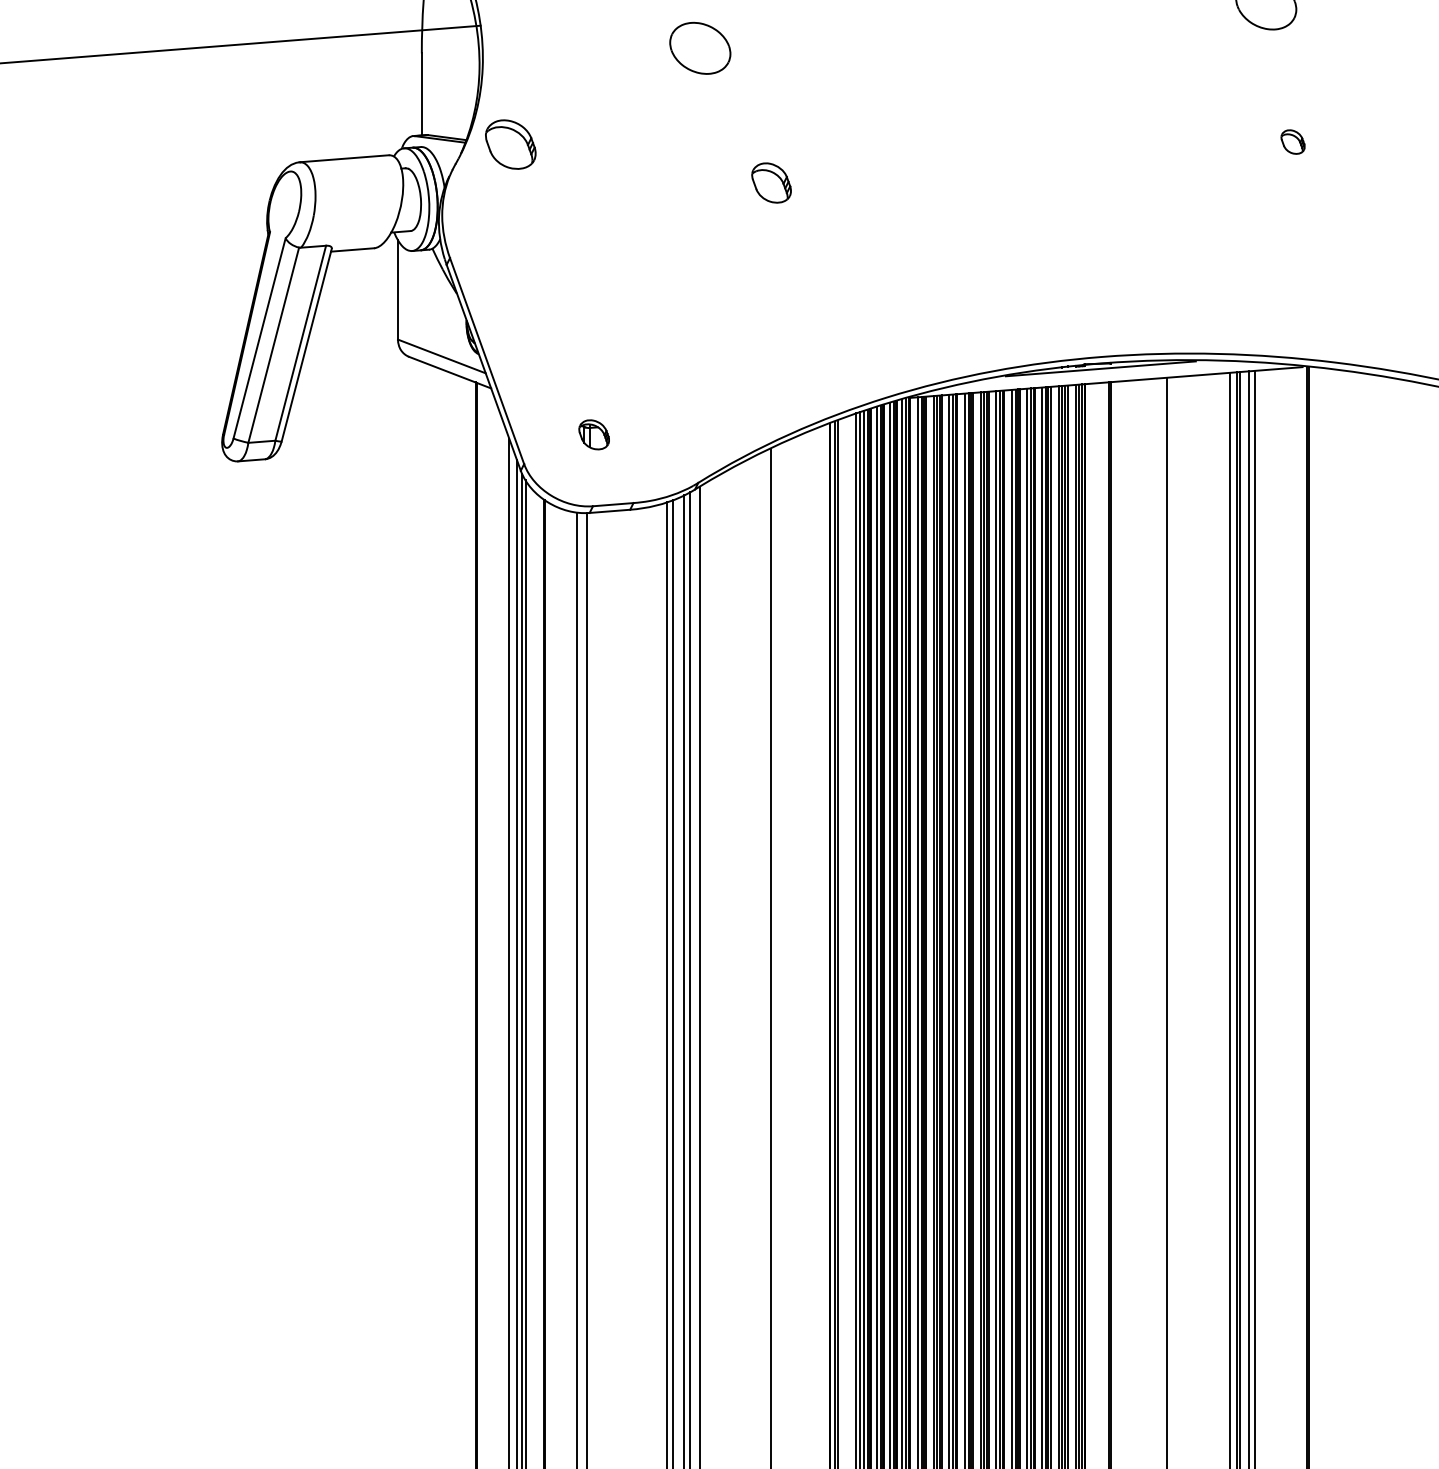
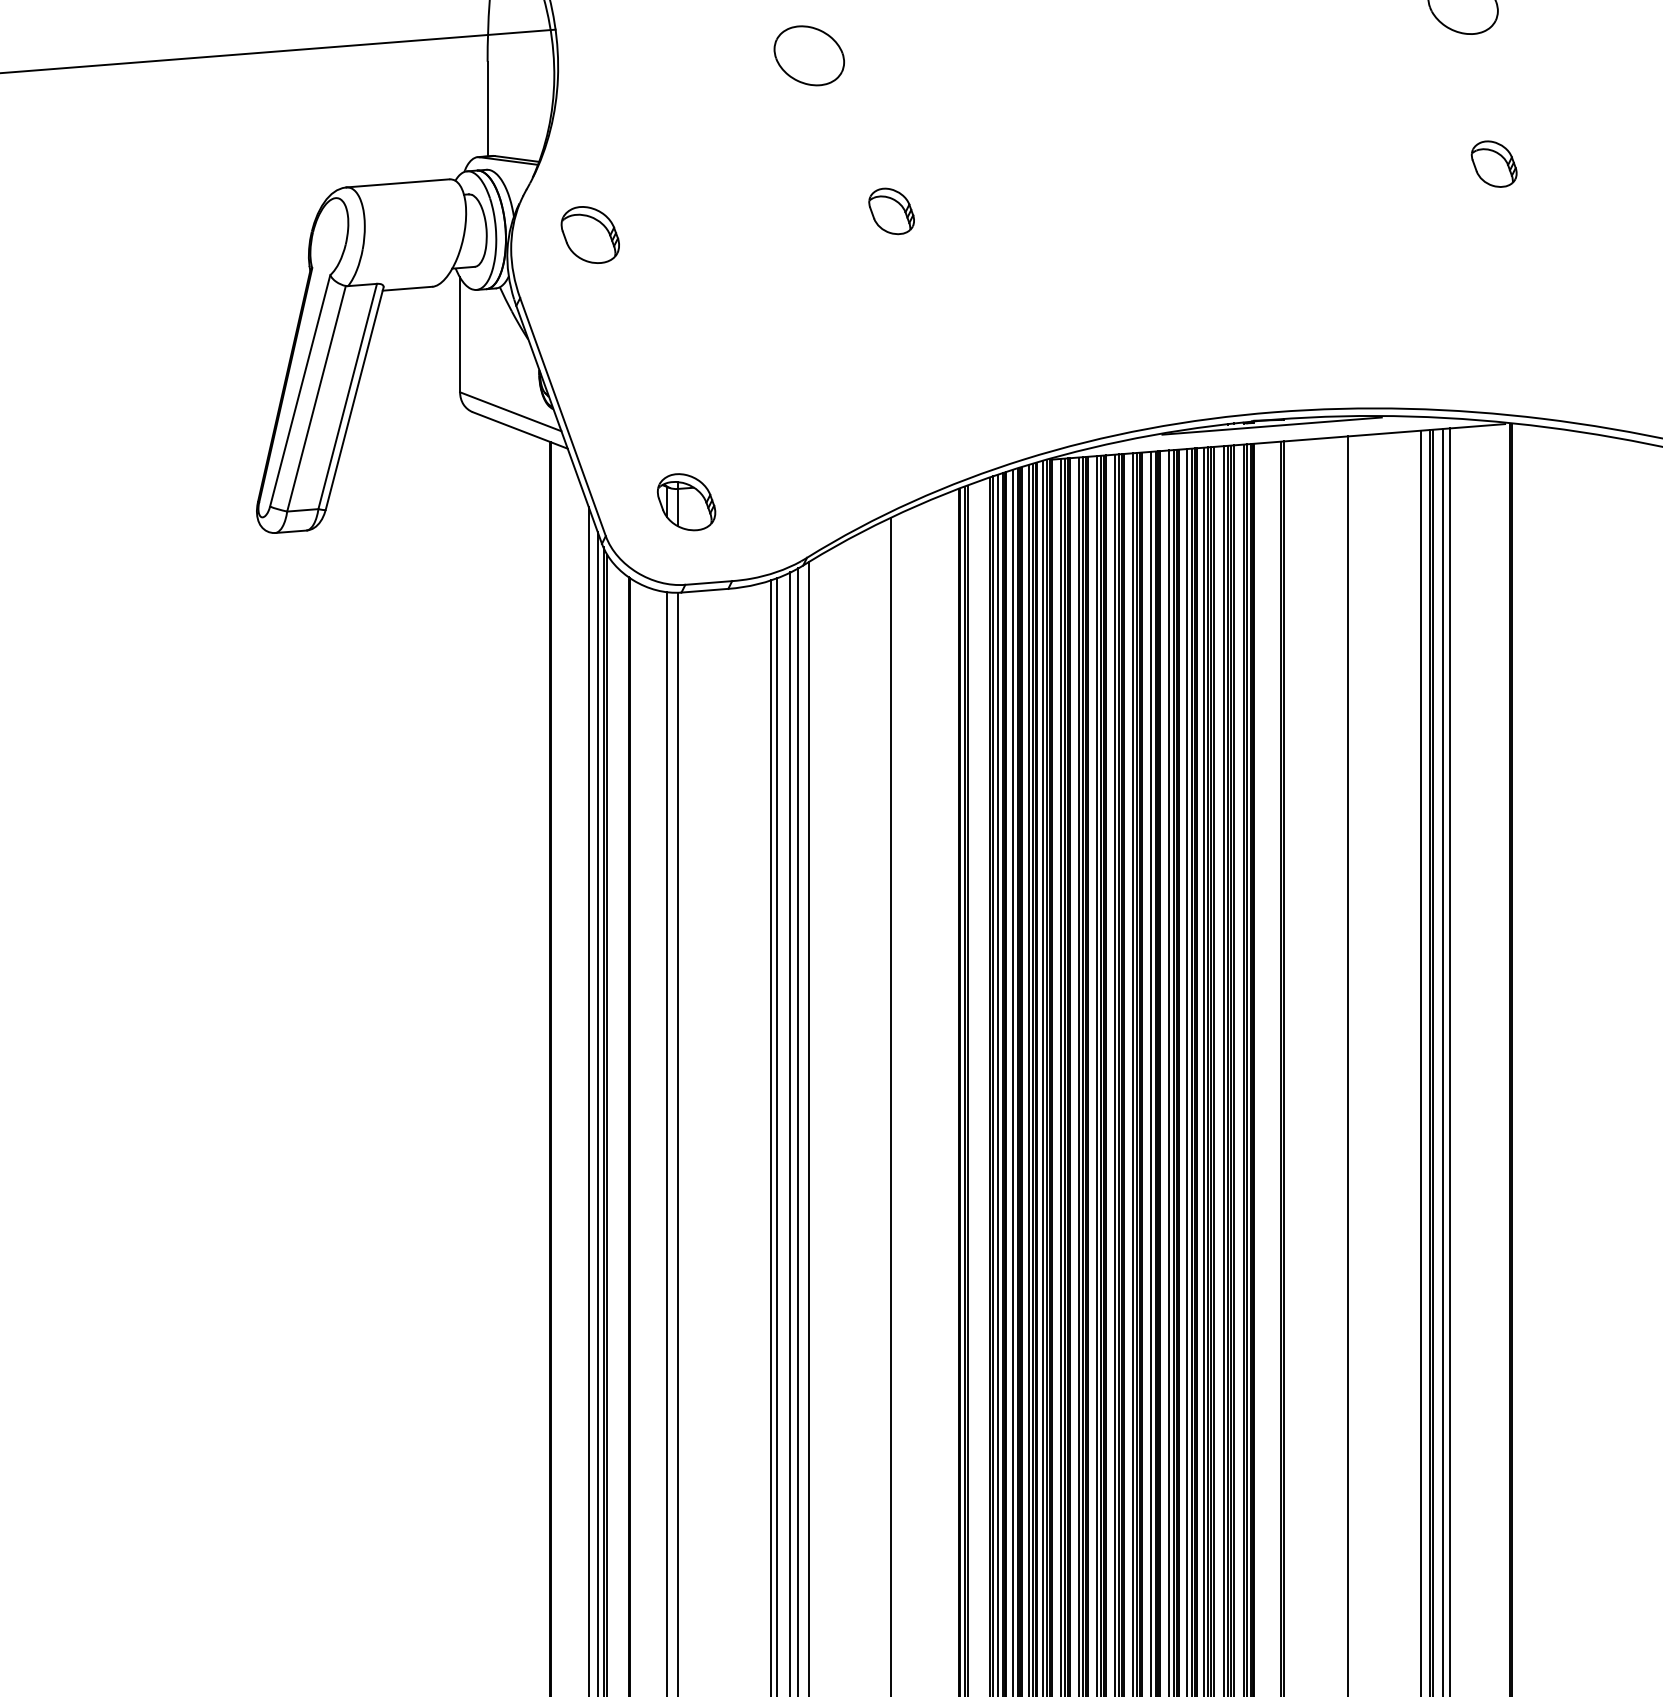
part: (1292, 141) -> (1493, 163), size x1.67
part: (510, 144) -> (589, 234), moved
part: (593, 435) -> (686, 502), size x1.67

